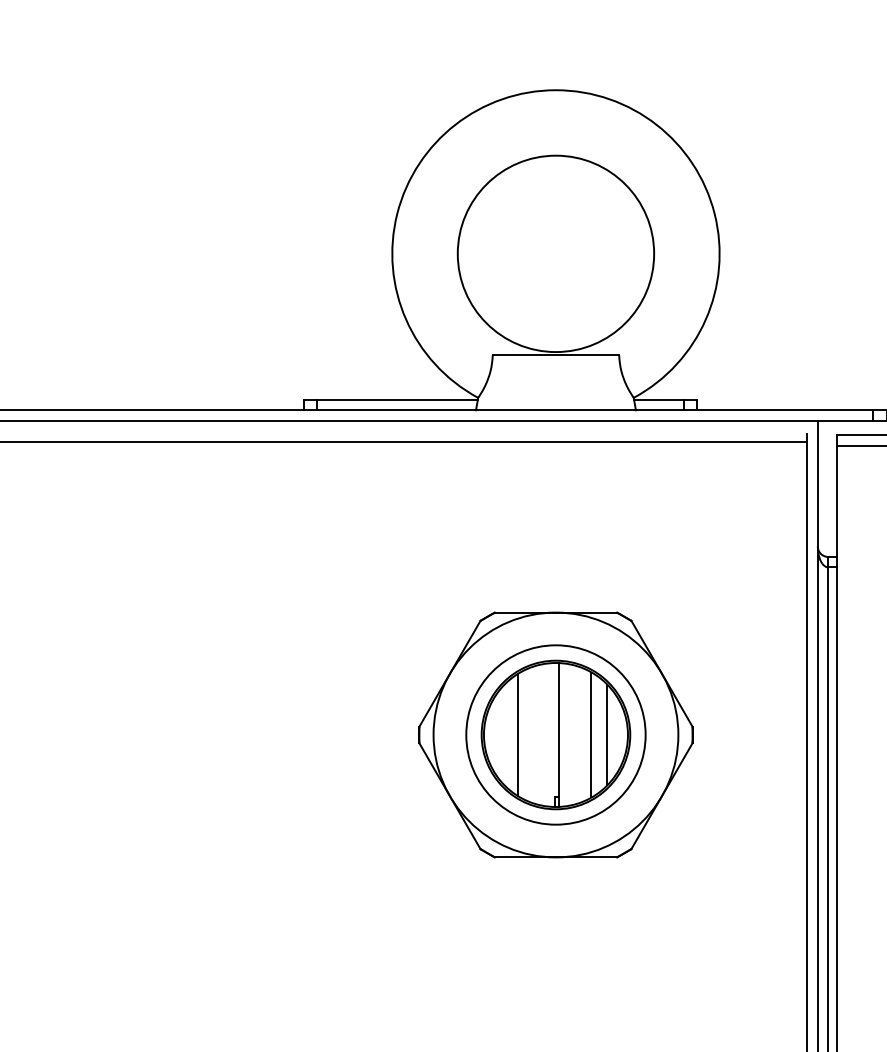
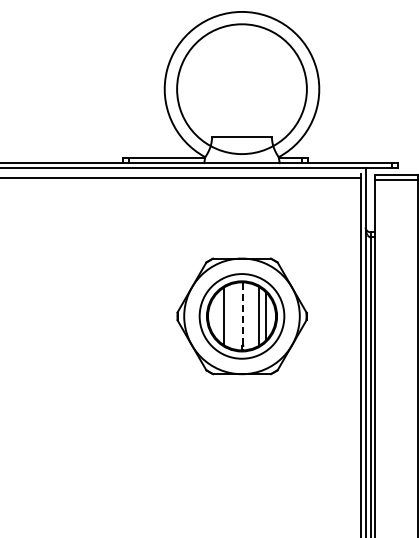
circle: (554, 252) -> (241, 88), size x1.4
line: (559, 735) -> (243, 316), solid -> dashed

